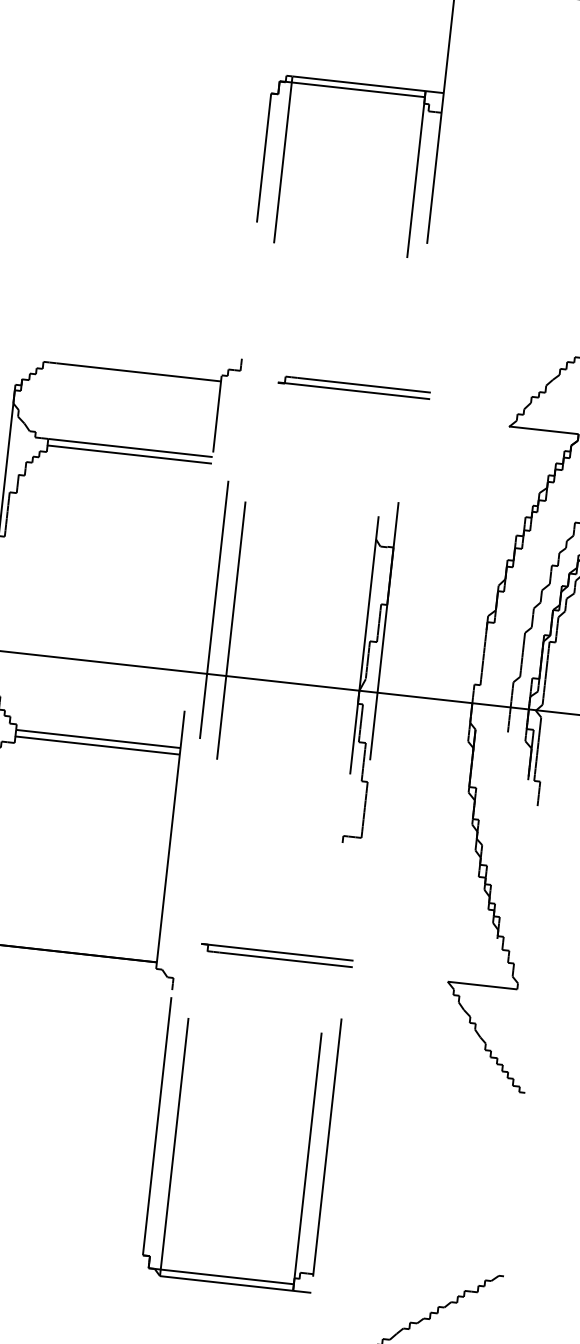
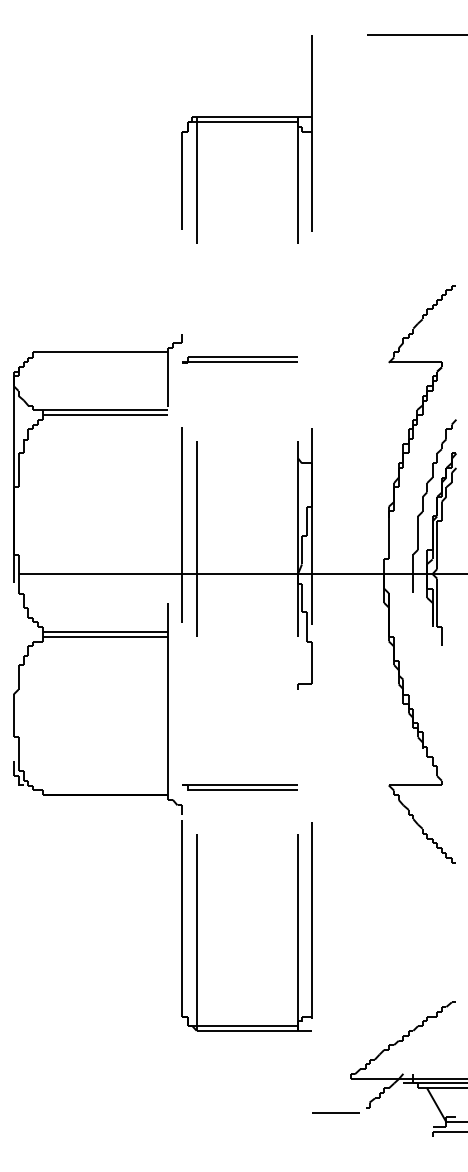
part: (353, 386) -> (239, 359), moved
part: (276, 955) -> (239, 787), moved

